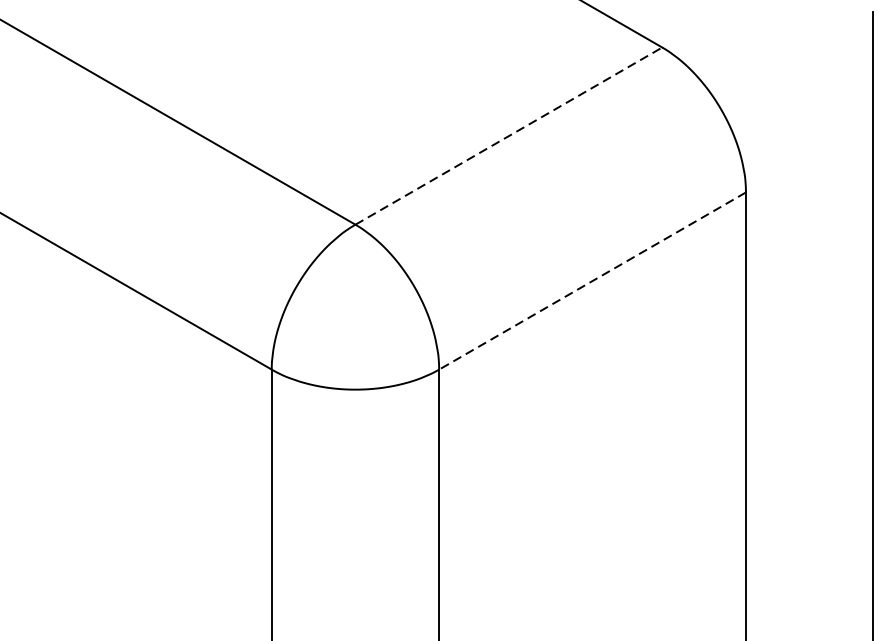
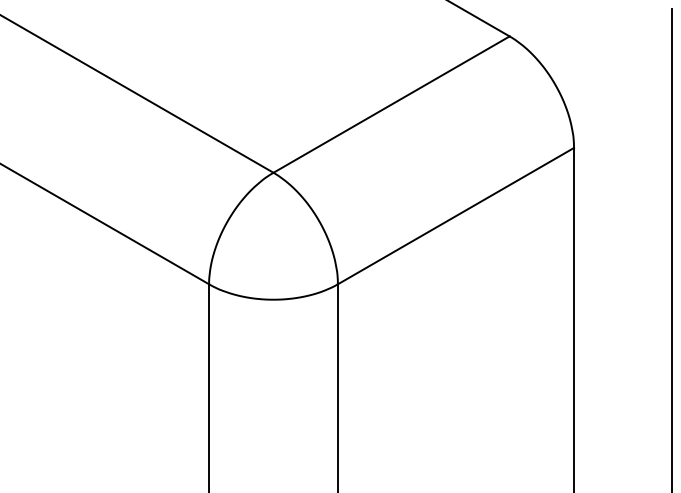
line: (510, 135) -> (392, 104), dashed -> solid
line: (591, 281) -> (455, 216), dashed -> solid

